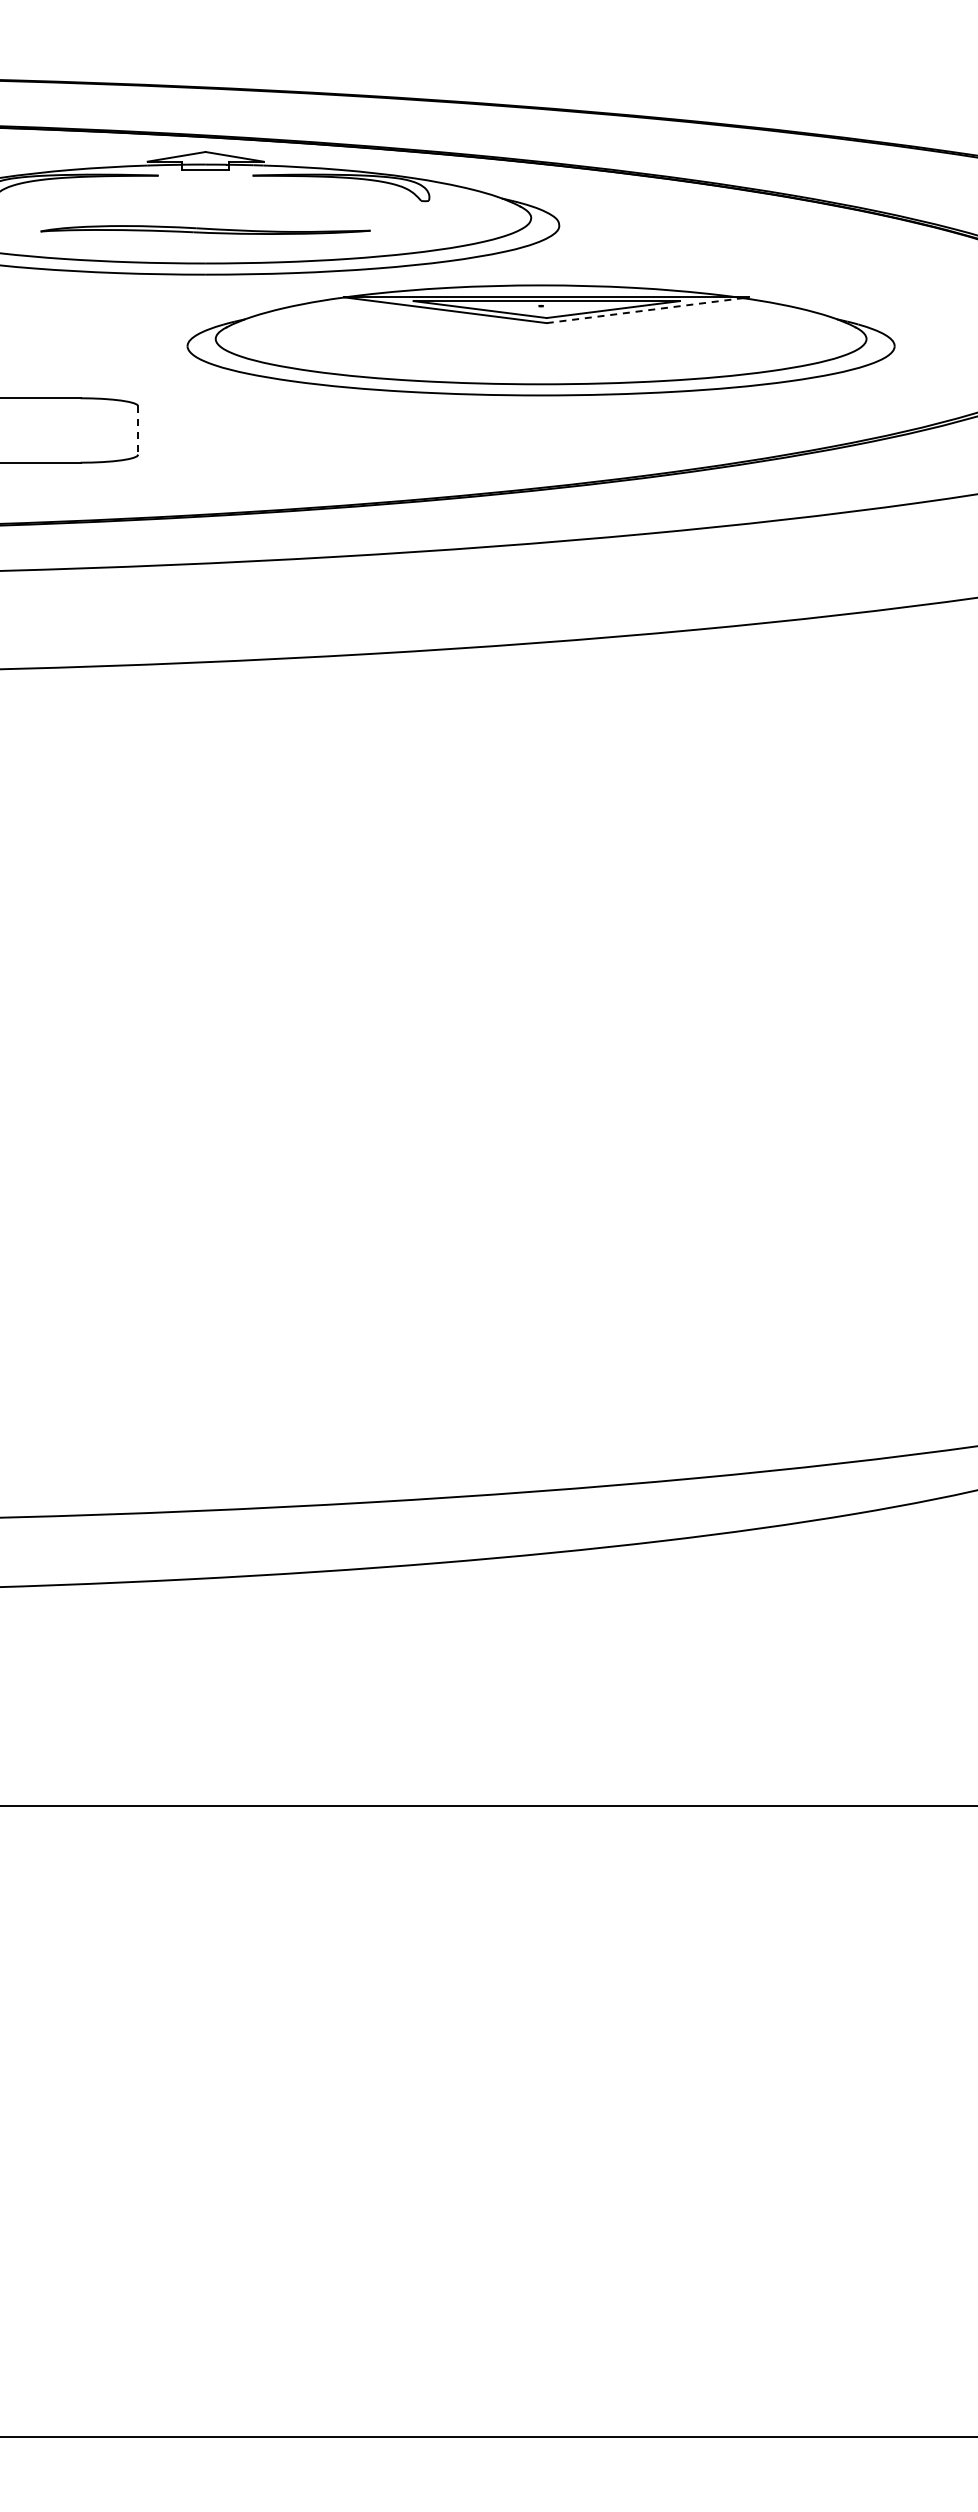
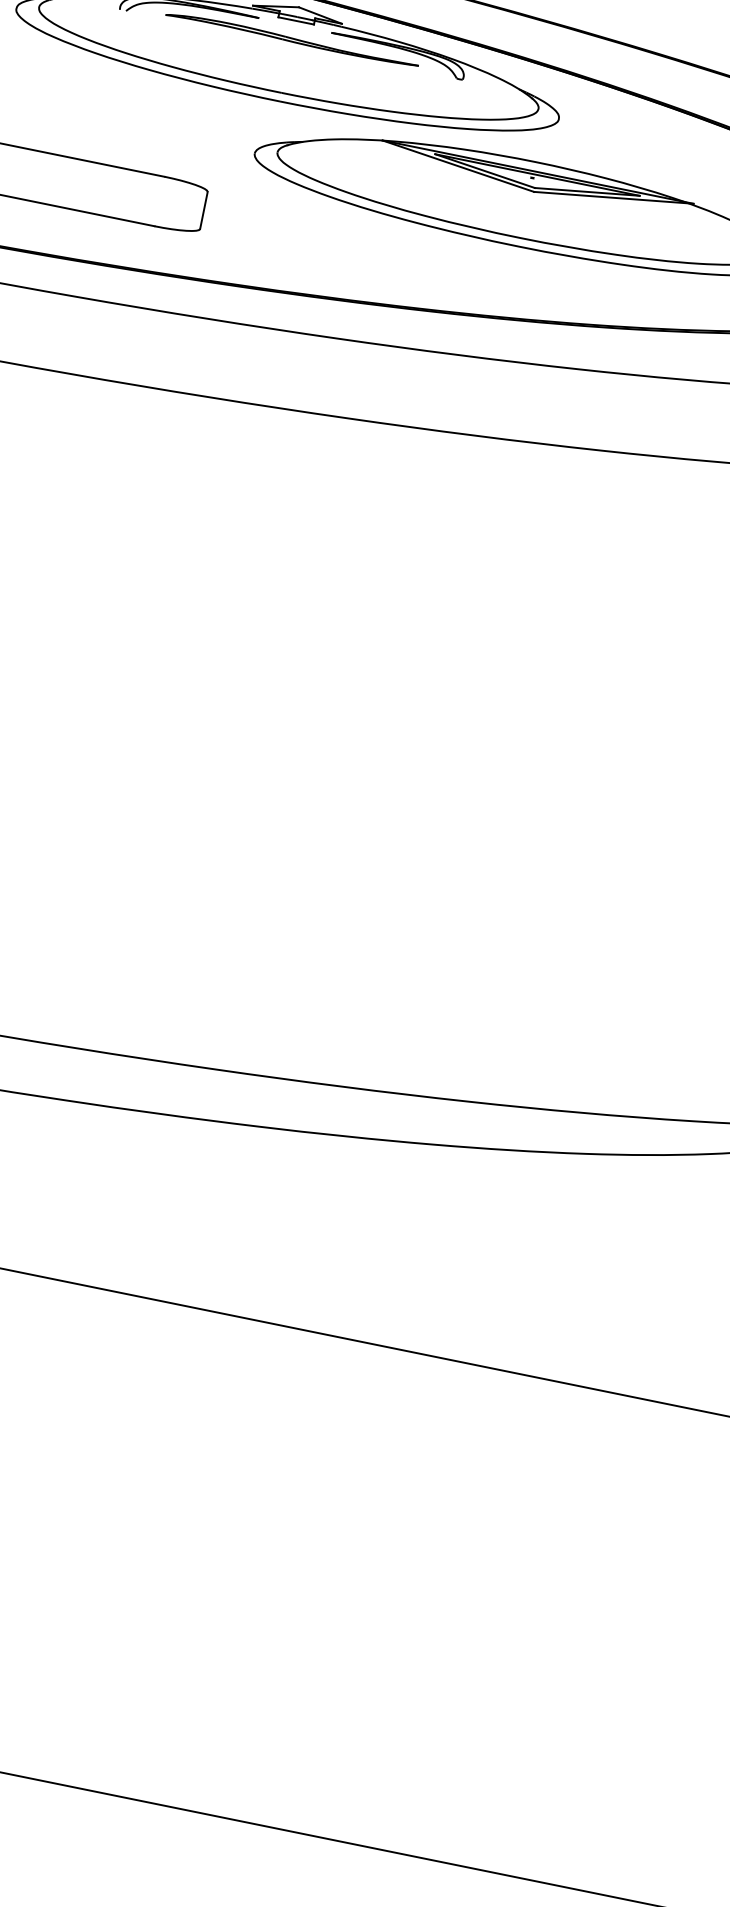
part: (205, 229) -> (292, 39), moved
line: (648, 310) -> (614, 198), dashed -> solid
line: (138, 430) -> (204, 210), dashed -> solid

